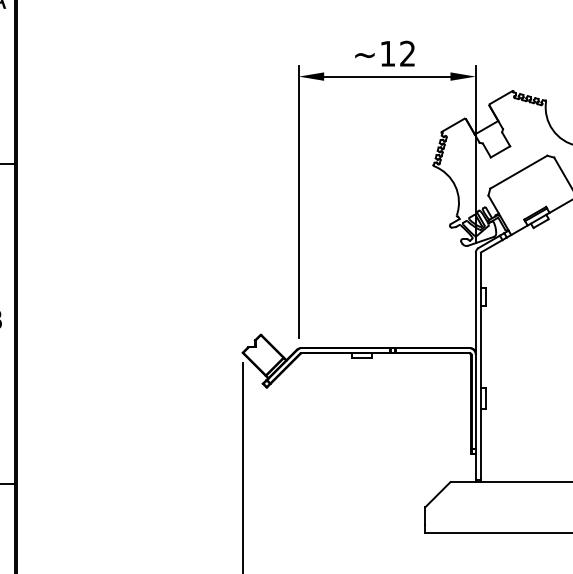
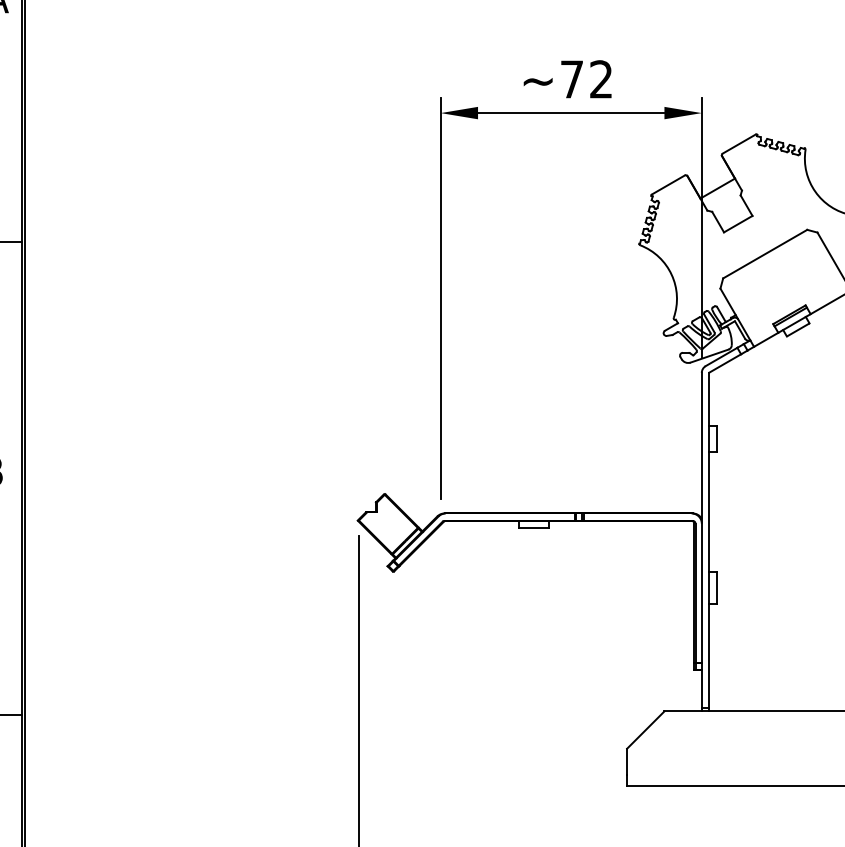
text: (387, 53) -> (571, 78), ~12 -> ~72

